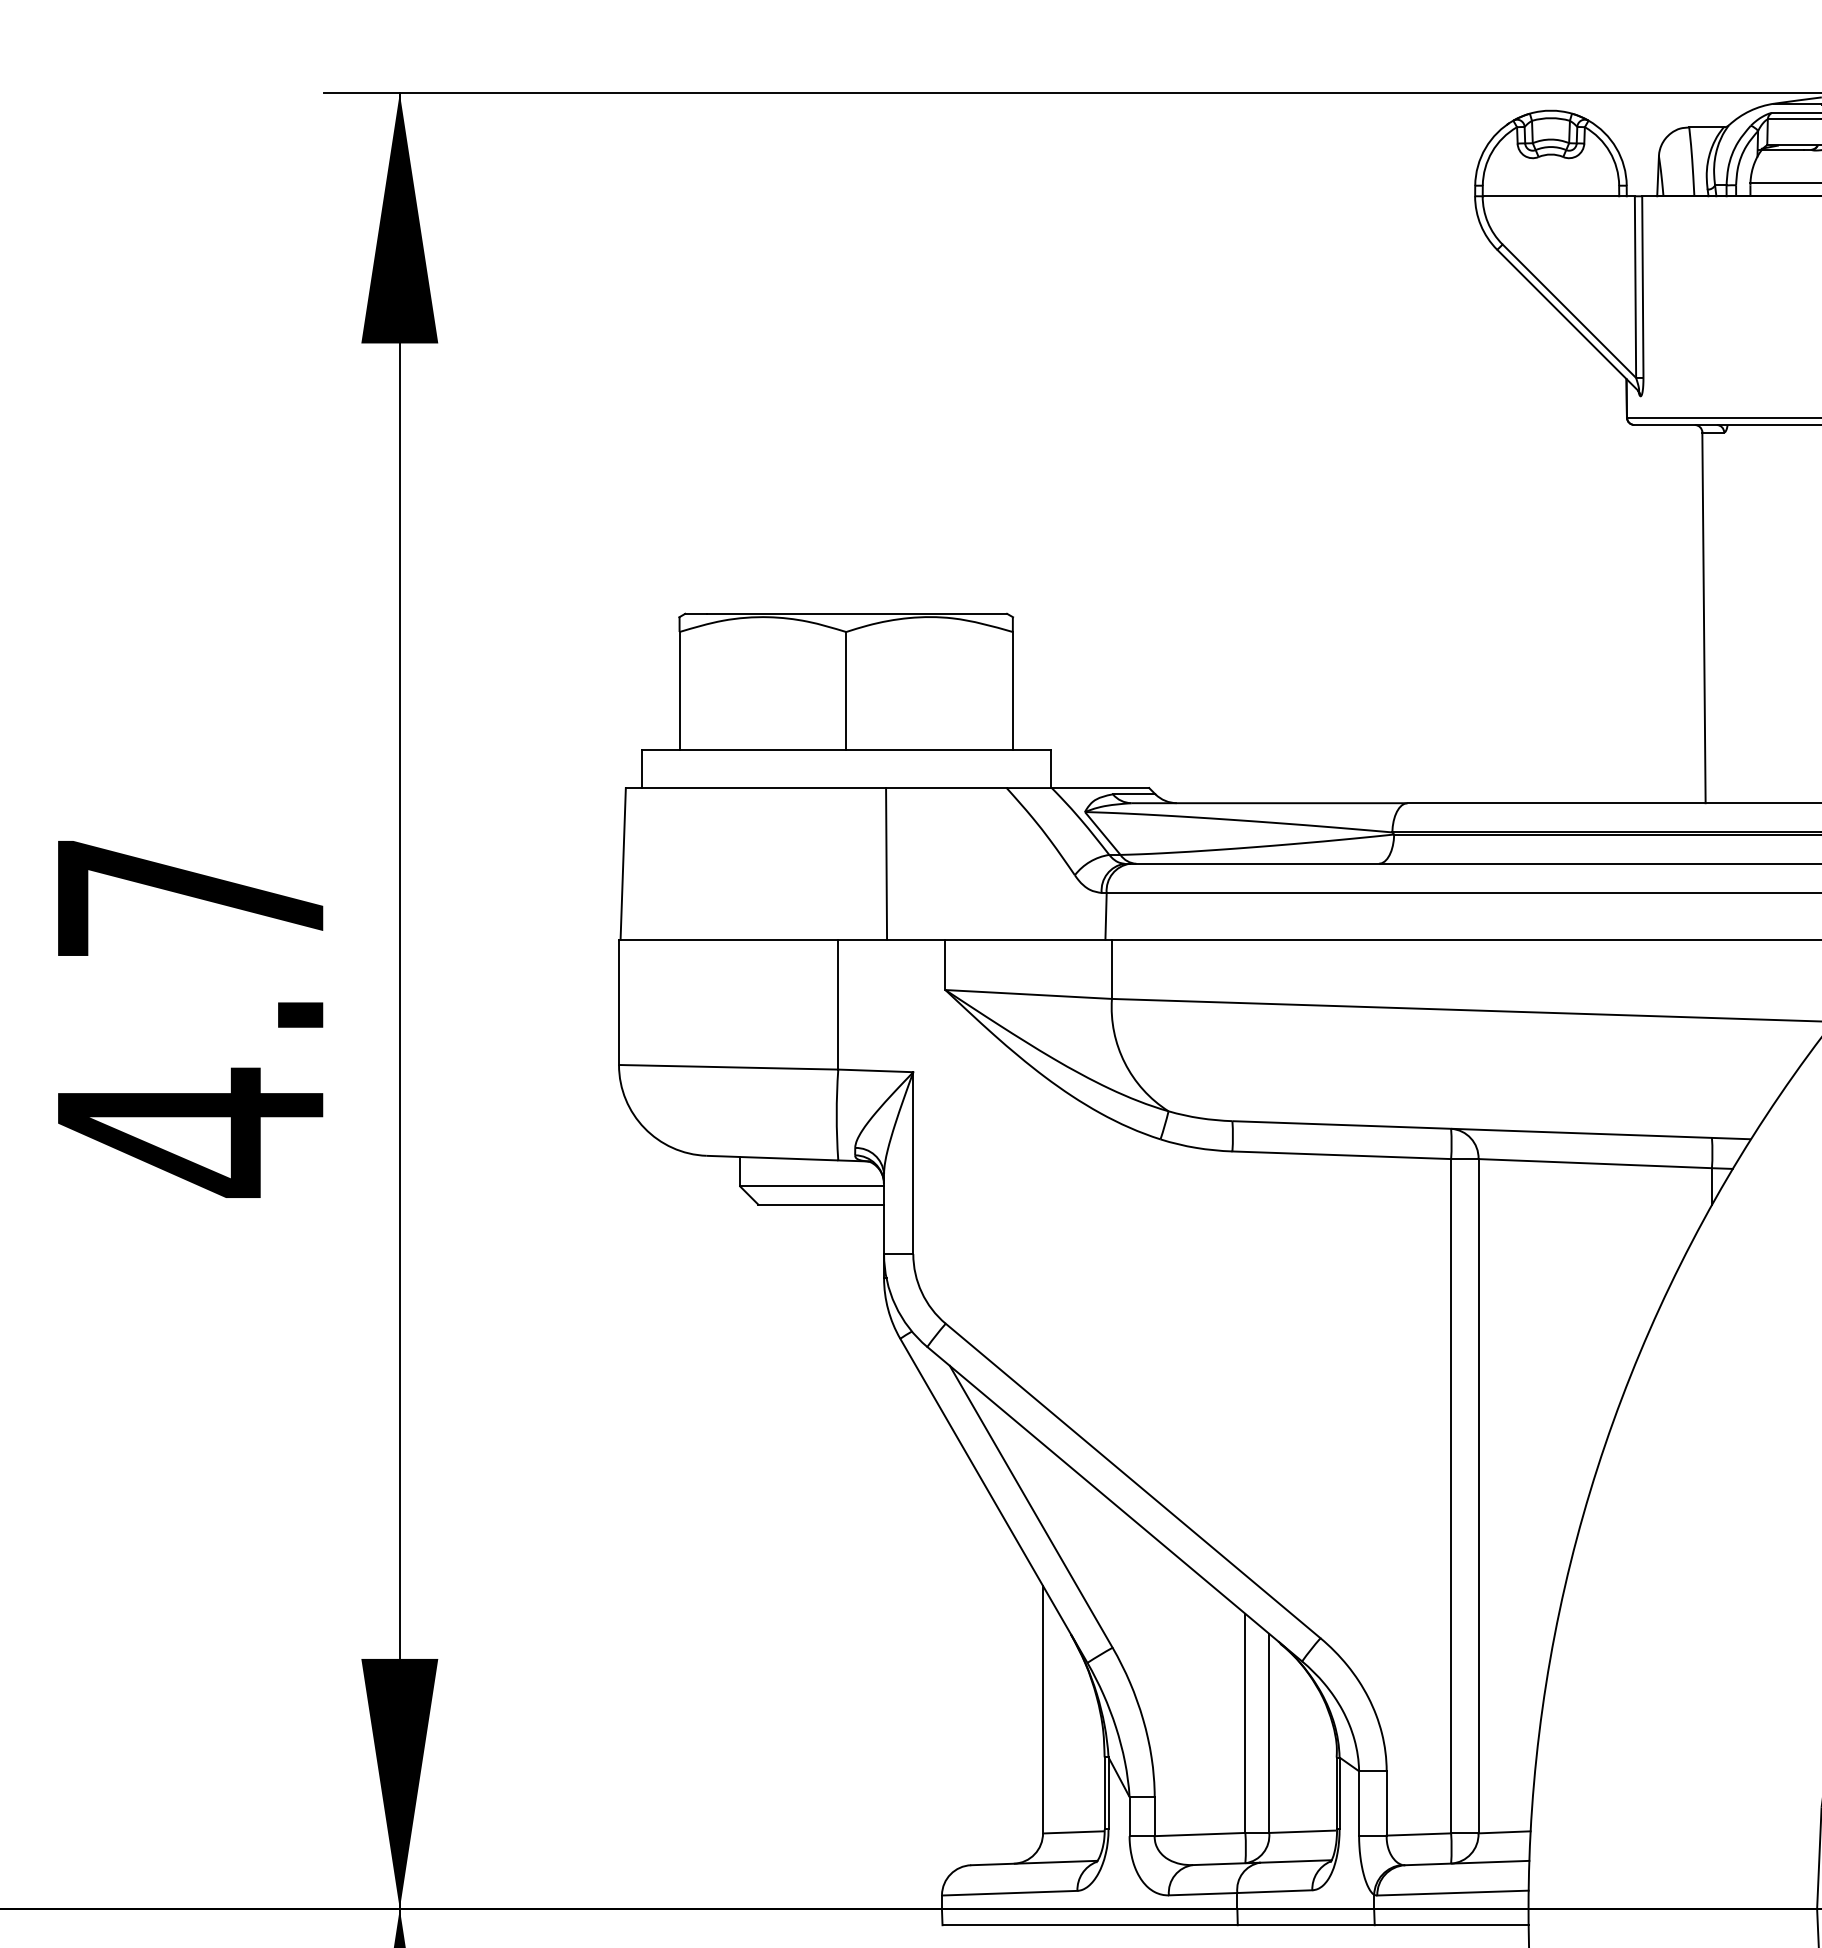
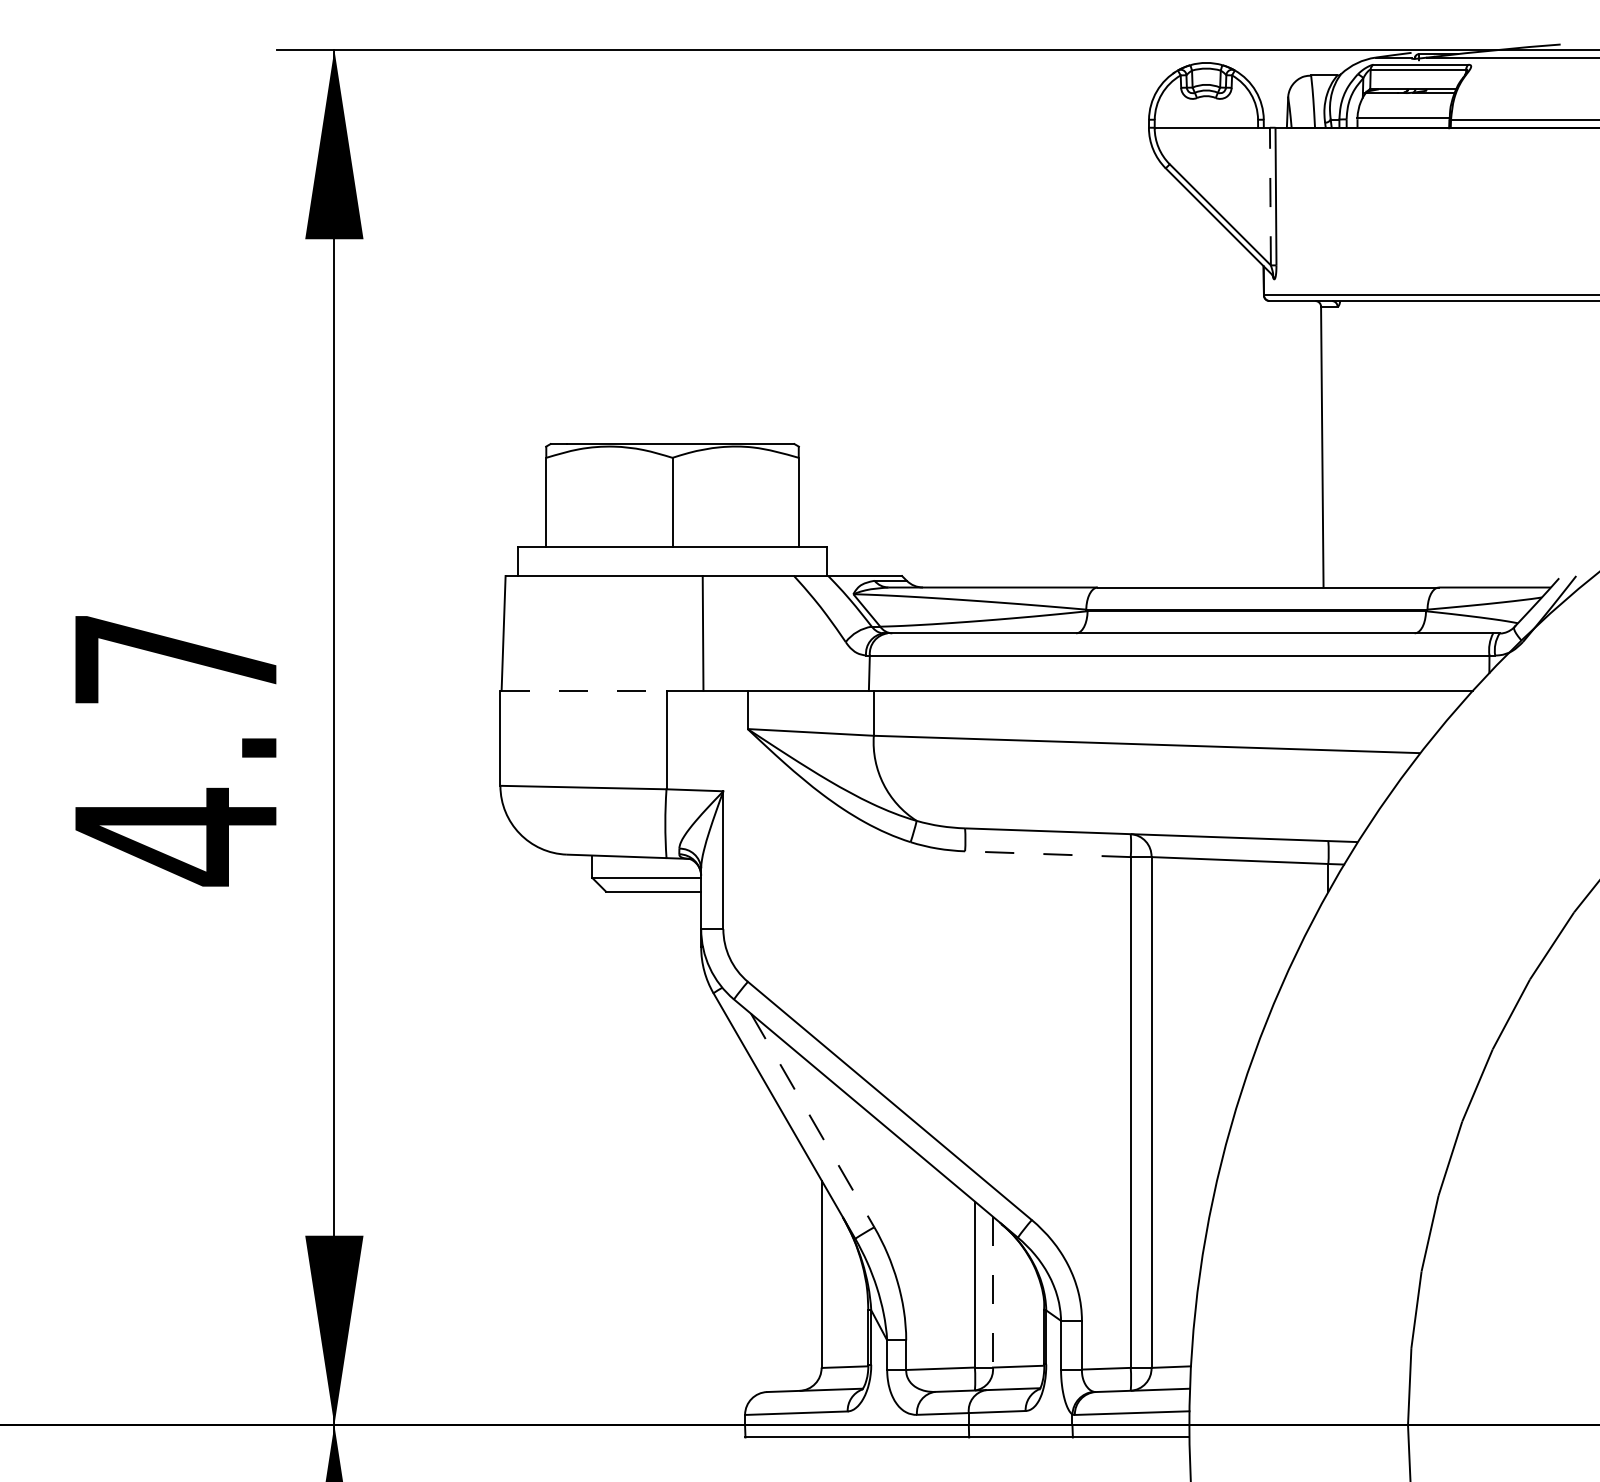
line: (1635, 288) -> (1270, 197), solid -> dashed
line: (728, 939) -> (583, 690), solid -> dashed
line: (1341, 1155) -> (1047, 854), solid -> dashed
line: (1030, 1506) -> (812, 1120), solid -> dashed
line: (1269, 1733) -> (993, 1292), solid -> dashed

